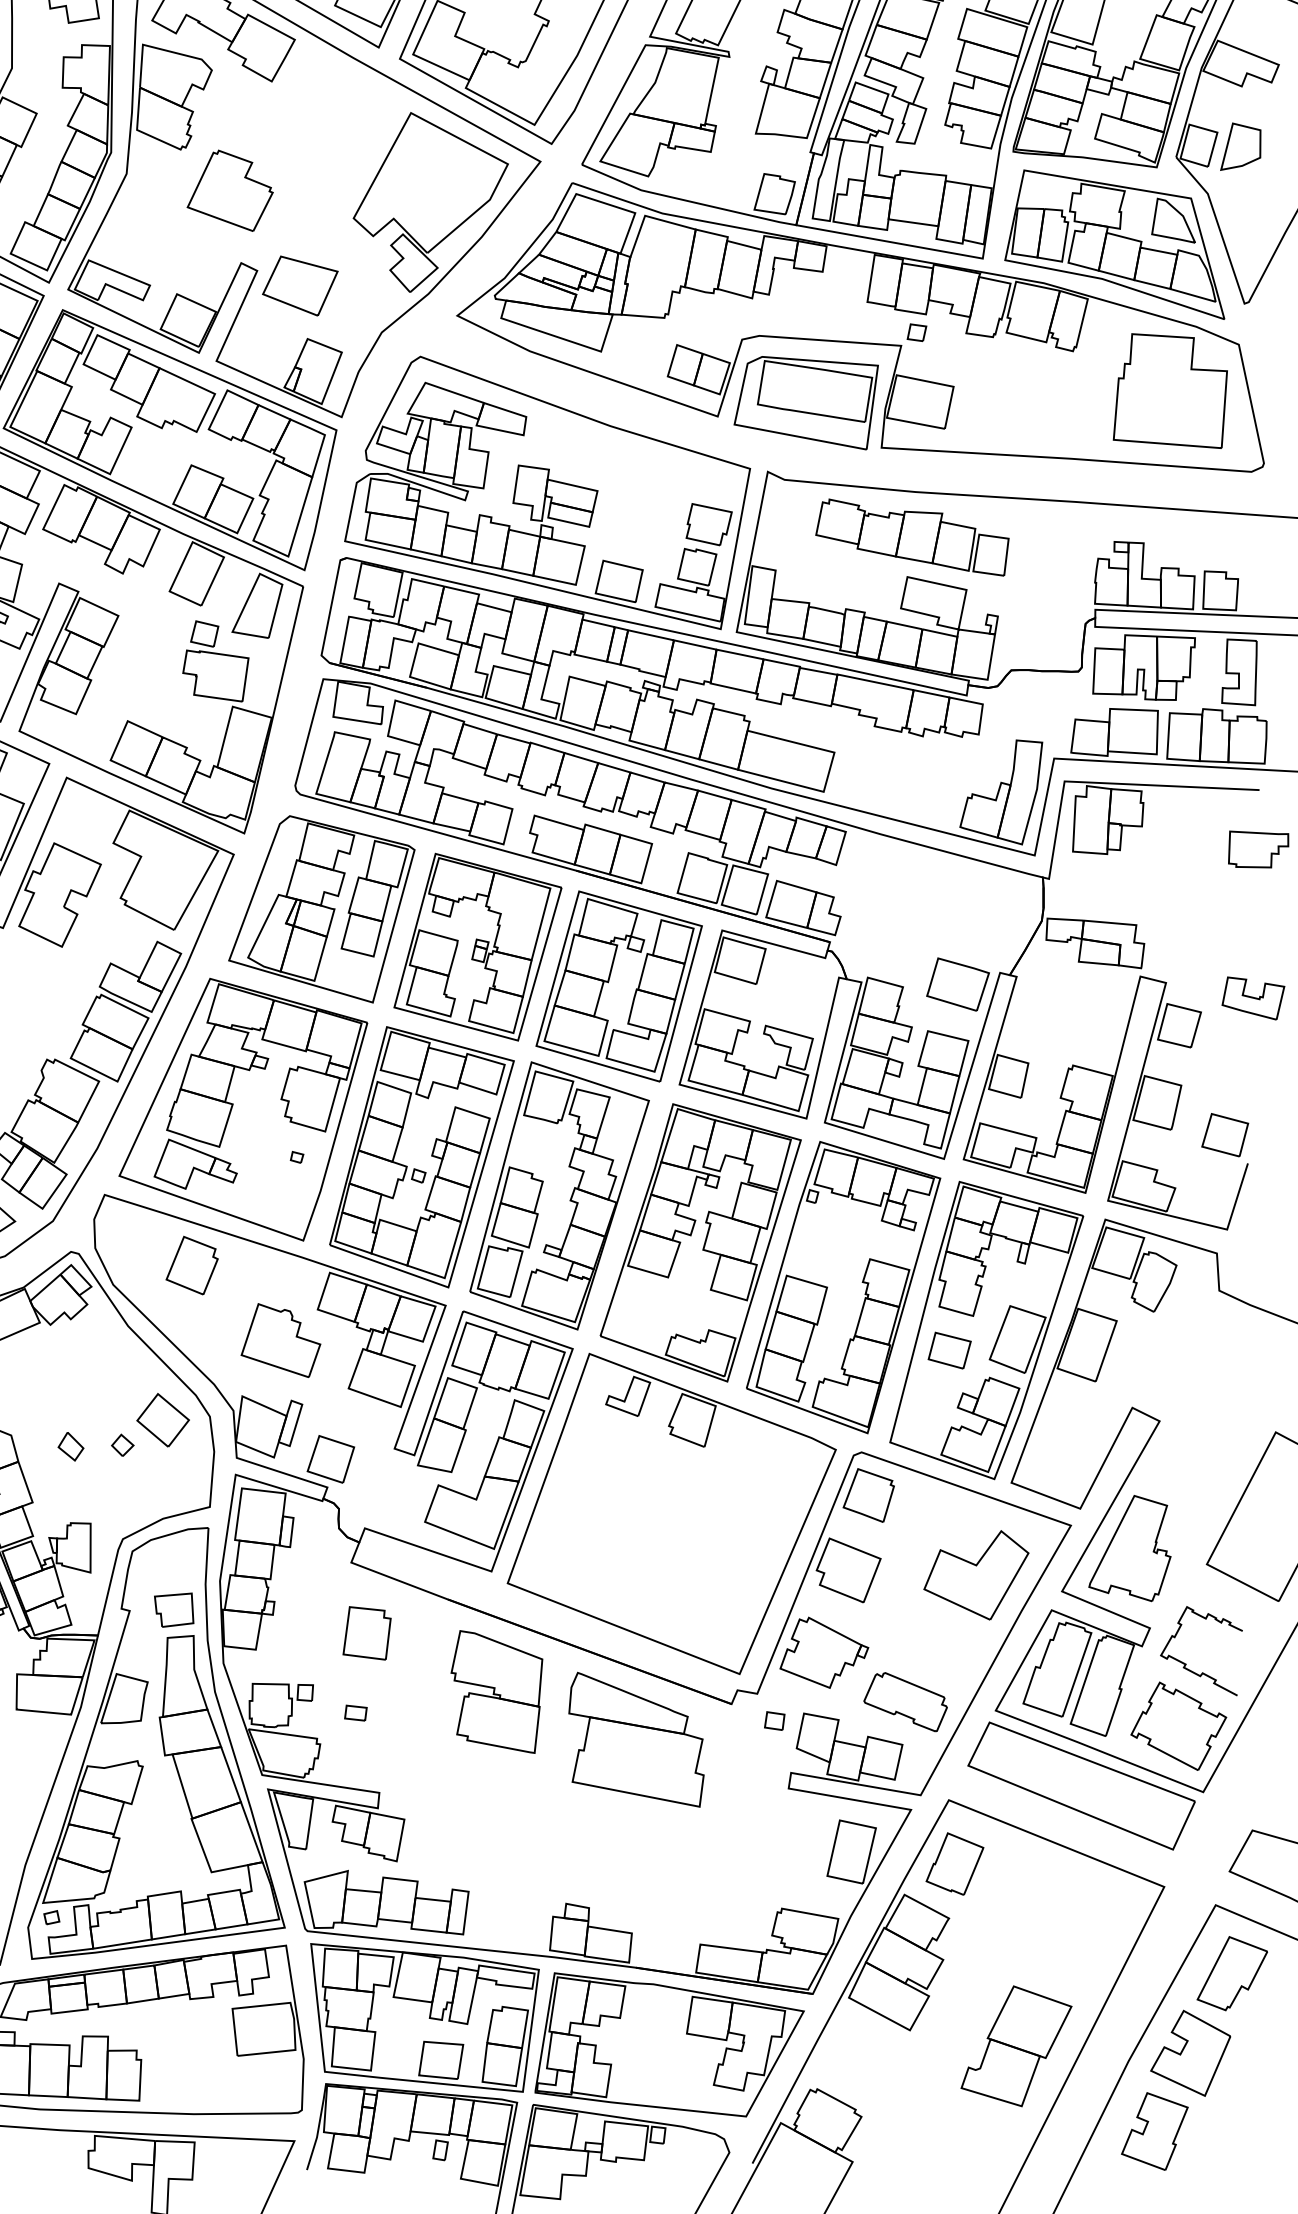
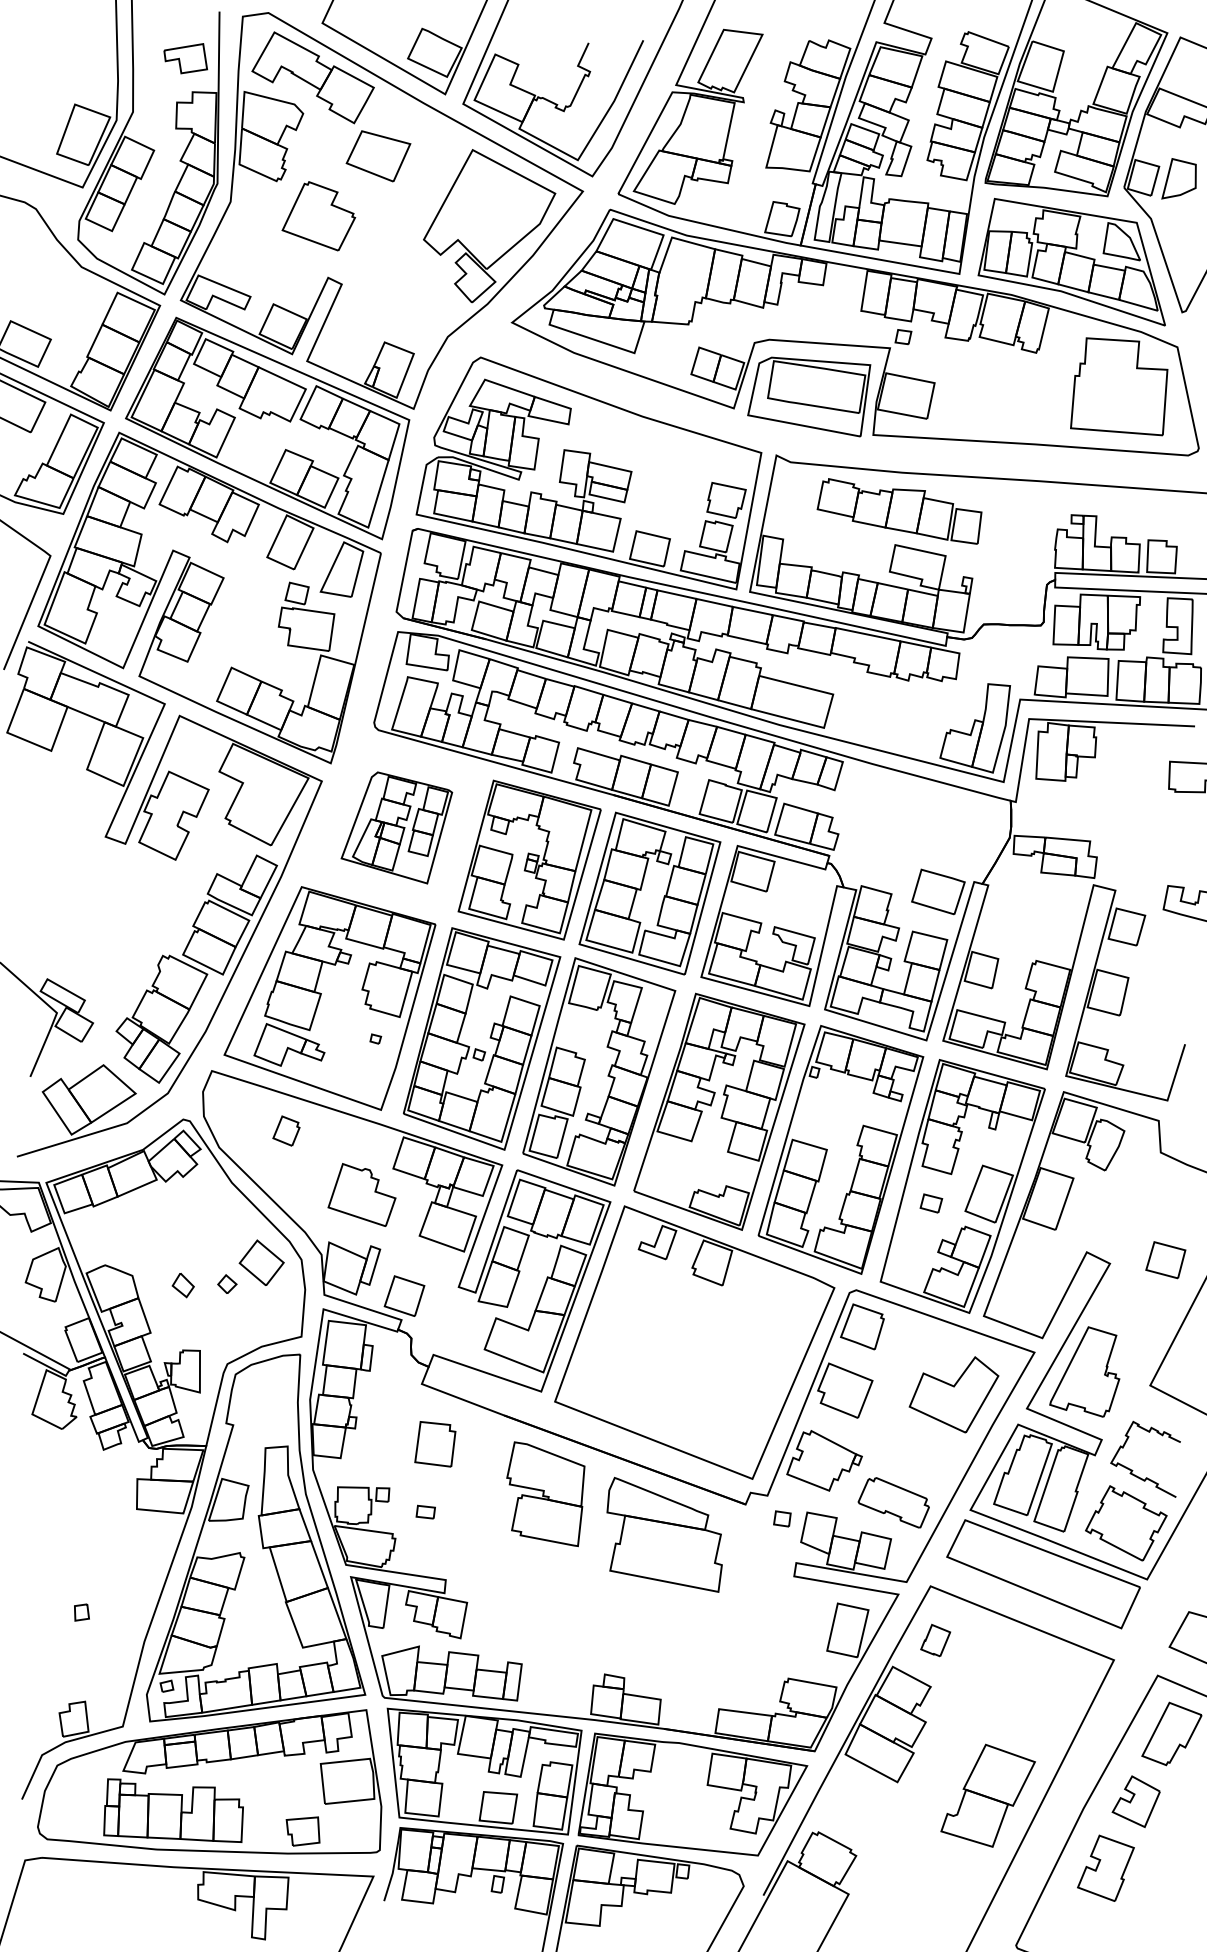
part: (300, 286) -> (378, 156), moved
part: (321, 908) -> (396, 827), size x0.7
part: (1224, 1135) -> (1165, 1260), moved
part: (192, 1264) -> (286, 1130), size x0.6
part: (949, 1350) -> (931, 1203), size x0.6
part: (173, 1610) -> (302, 1831), moved
part: (954, 1863) -> (935, 1640), size x0.6
part: (1189, 2052) -> (1135, 1801), size x0.7

